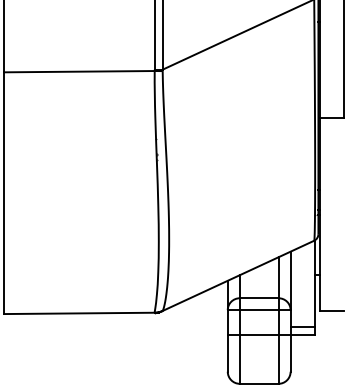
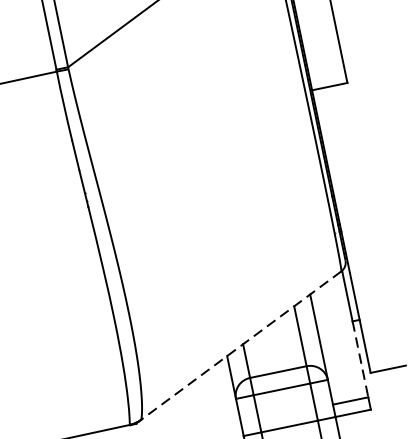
line: (238, 275) -> (241, 345), solid -> dashed
line: (314, 301) -> (360, 360), solid -> dashed

